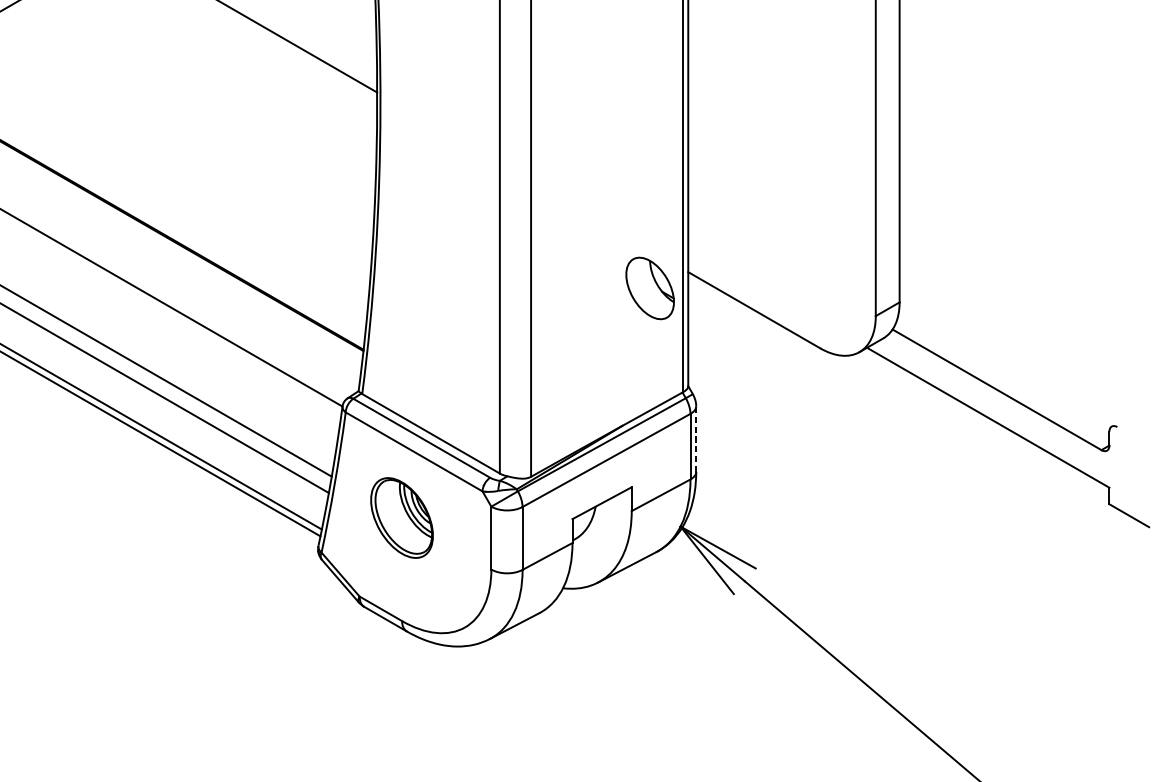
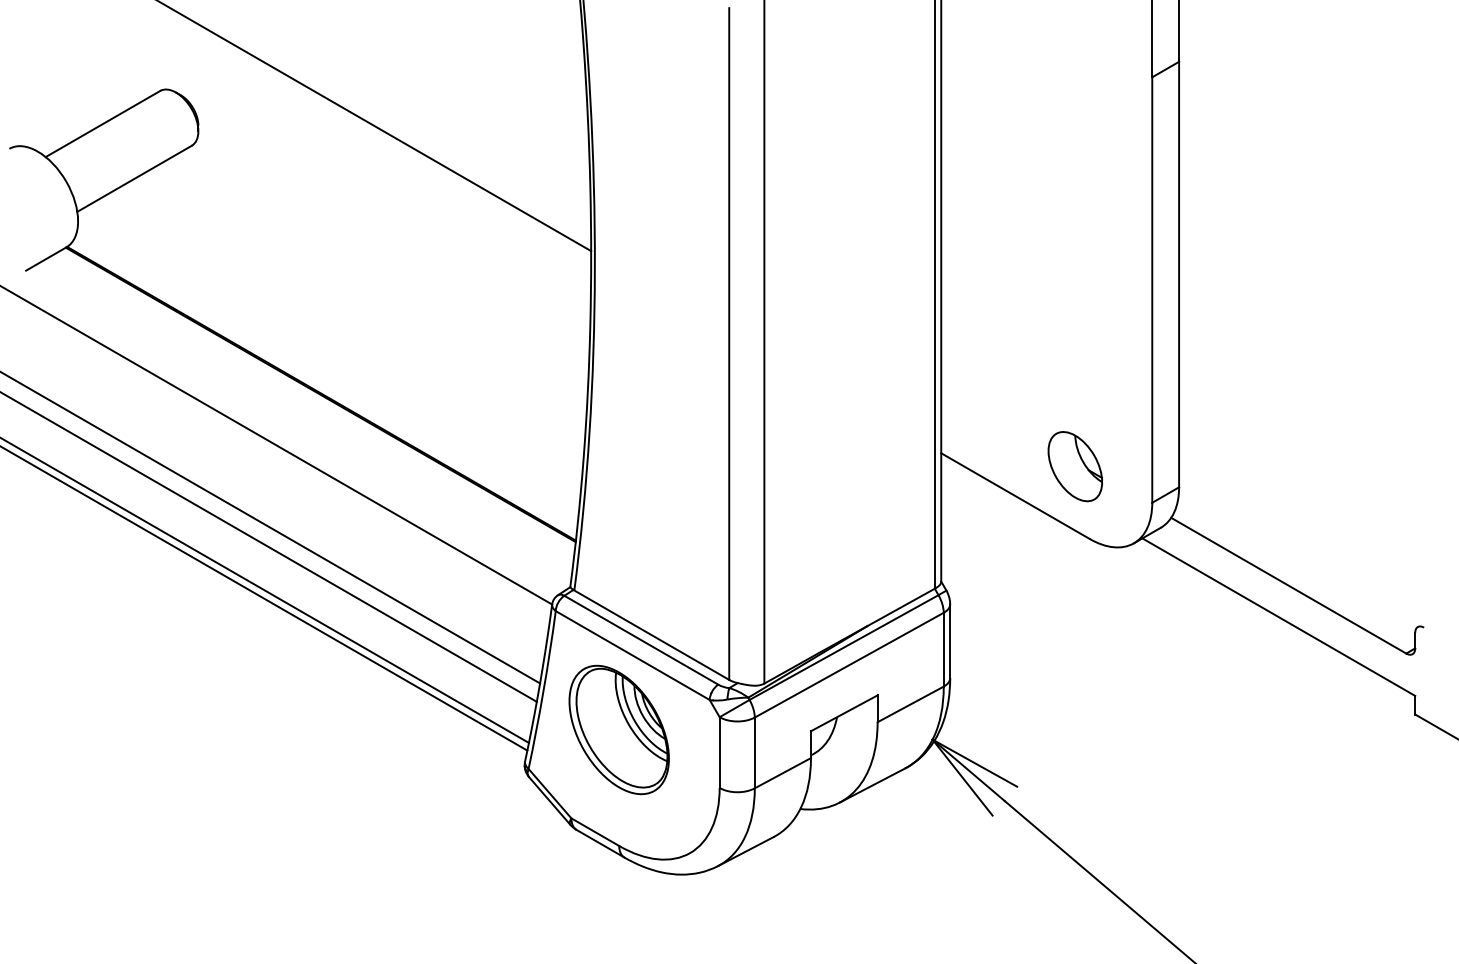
part: (649, 288) -> (1074, 466), moved
line: (696, 439) -> (950, 641), dashed -> solid
part: (401, 517) -> (618, 729), size x1.43

